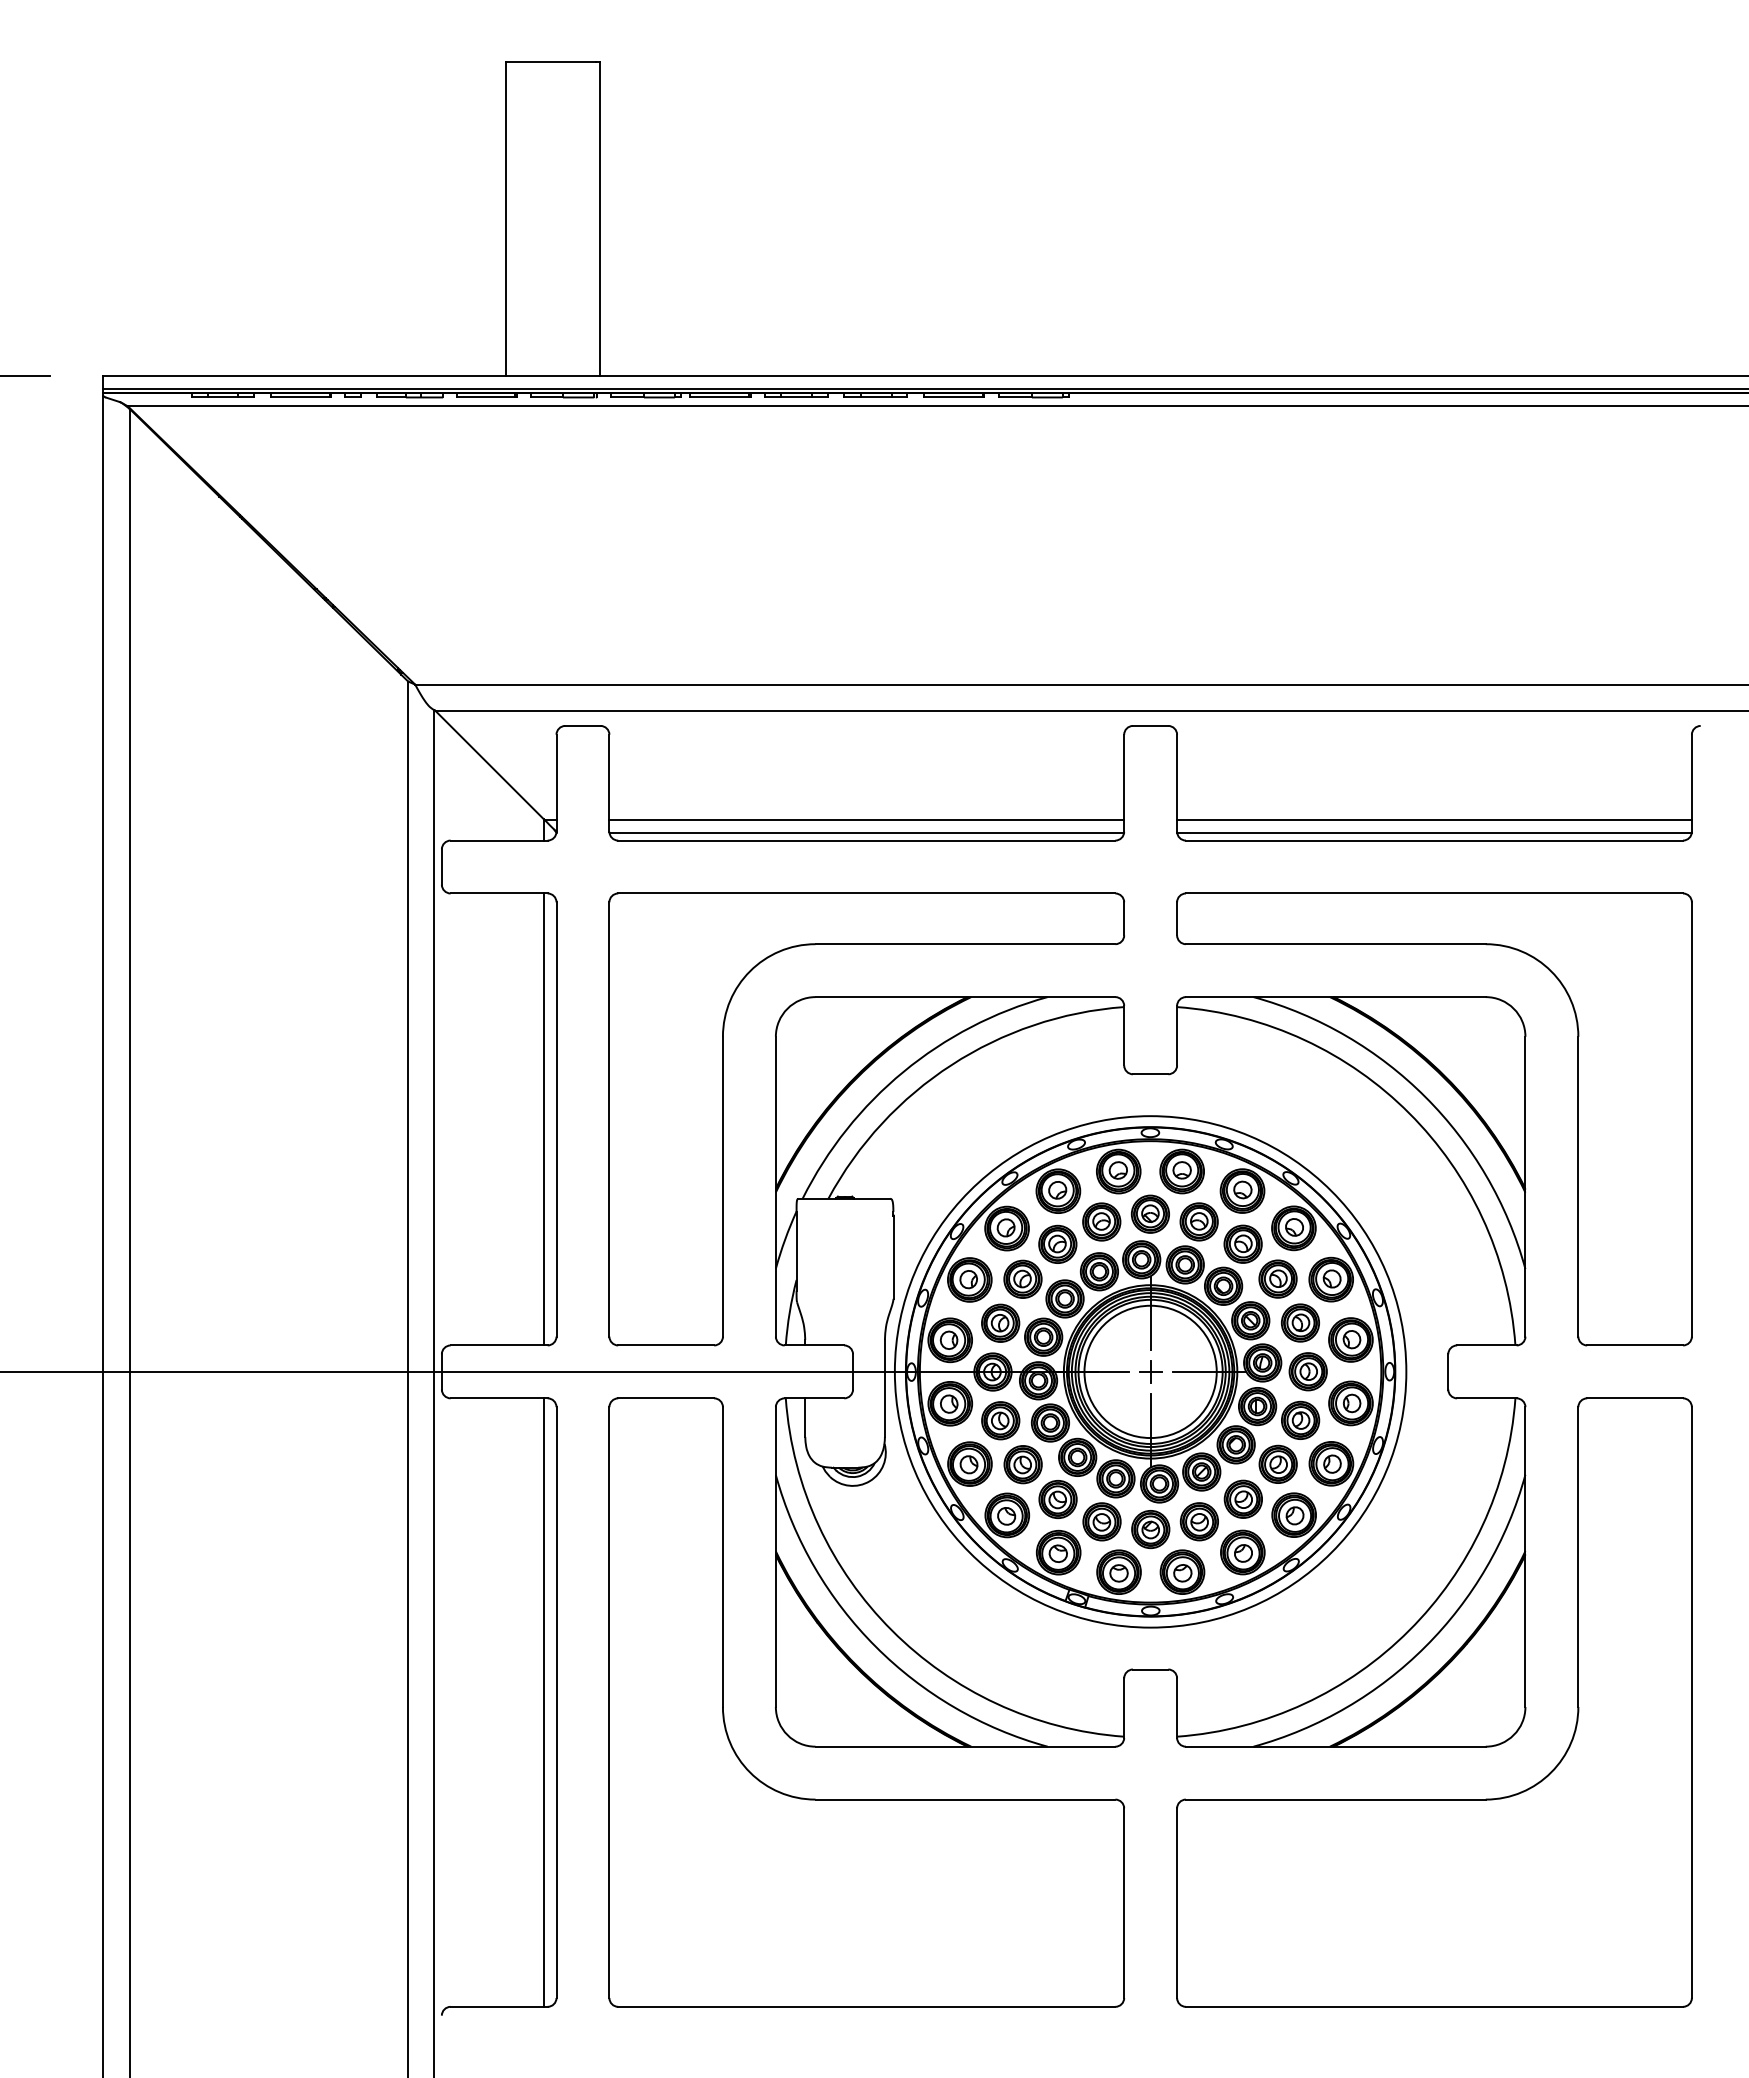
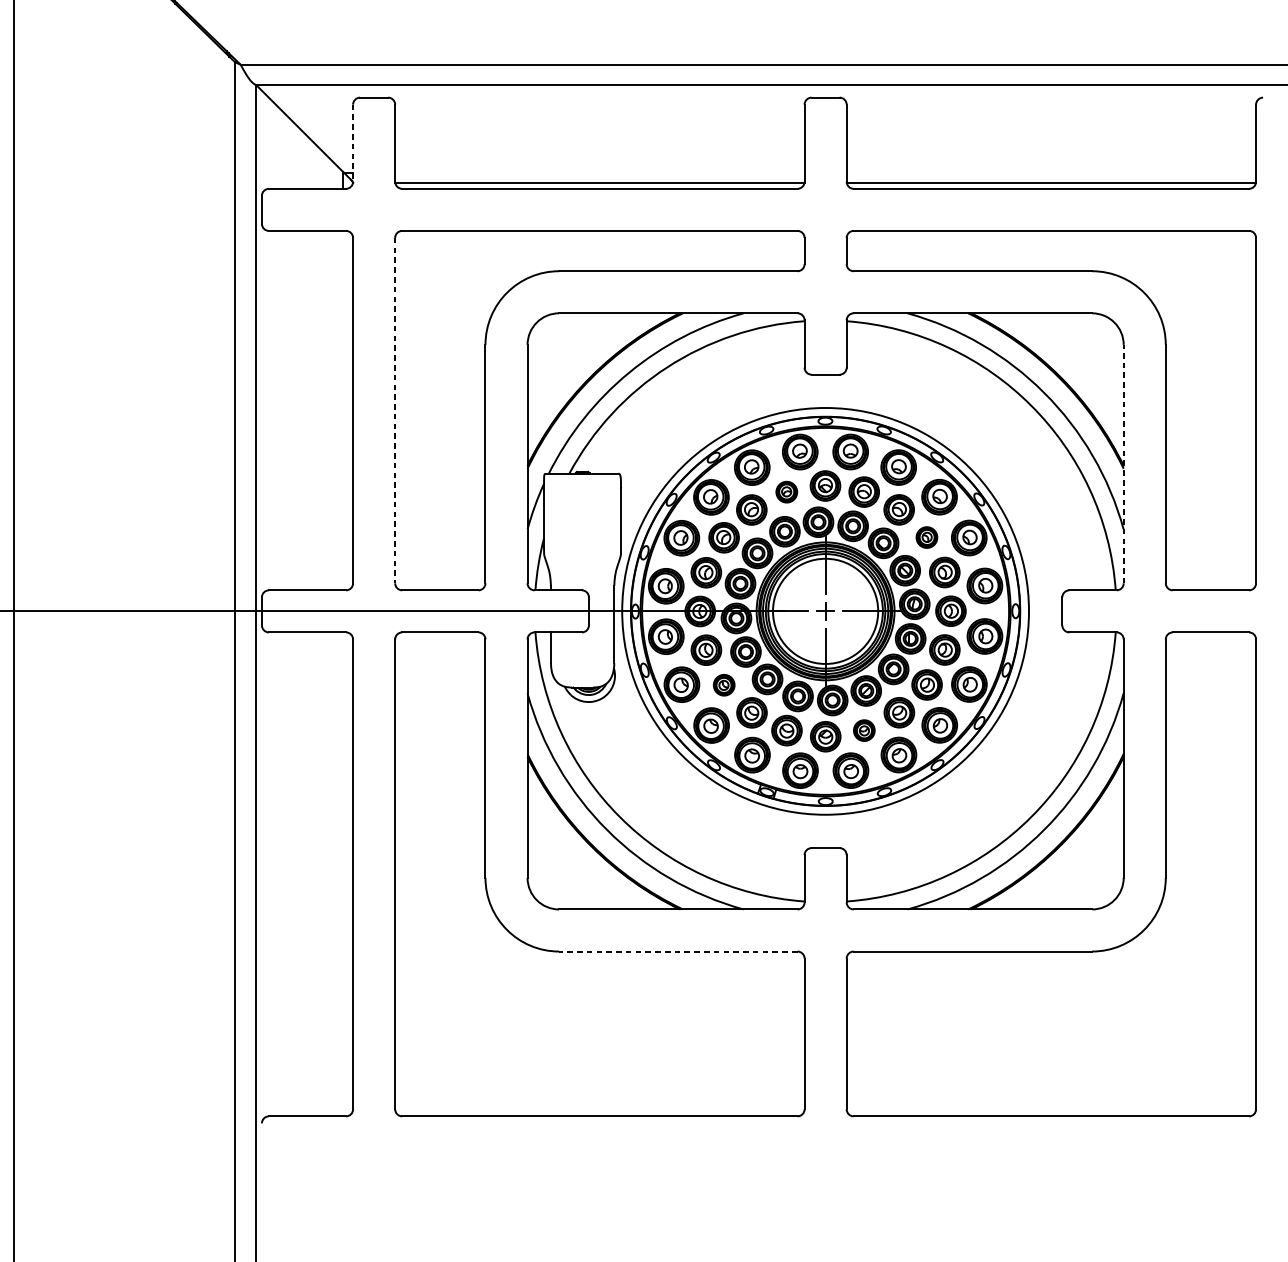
line: (556, 783) -> (353, 143), solid -> dashed
line: (866, 820) -> (599, 172), removed
line: (1434, 820) -> (1051, 172), removed
line: (543, 1119) -> (342, 410), removed
line: (609, 1119) -> (395, 410), solid -> dashed
line: (1525, 1186) -> (1123, 463), solid -> dashed
part: (1101, 1221) -> (786, 491), size x0.7
part: (1277, 1278) -> (926, 537), size x0.7
part: (1022, 1464) -> (723, 685), size x0.7
part: (1198, 1521) -> (863, 730), size x0.7
line: (543, 1702) -> (342, 874), removed
line: (965, 1799) -> (678, 951), solid -> dashed

